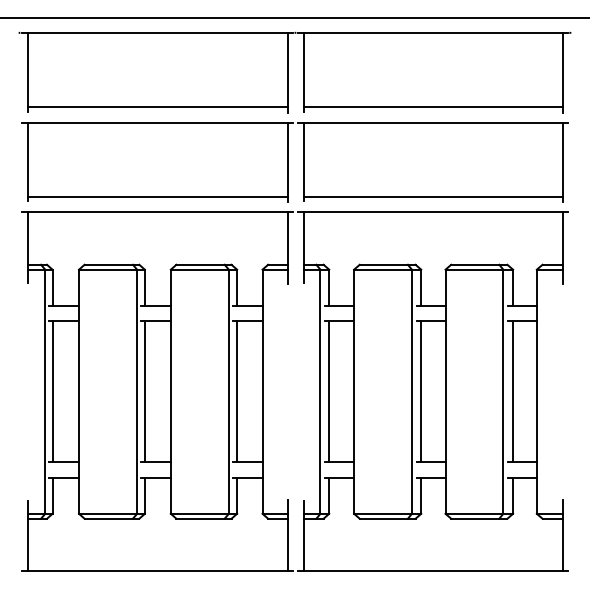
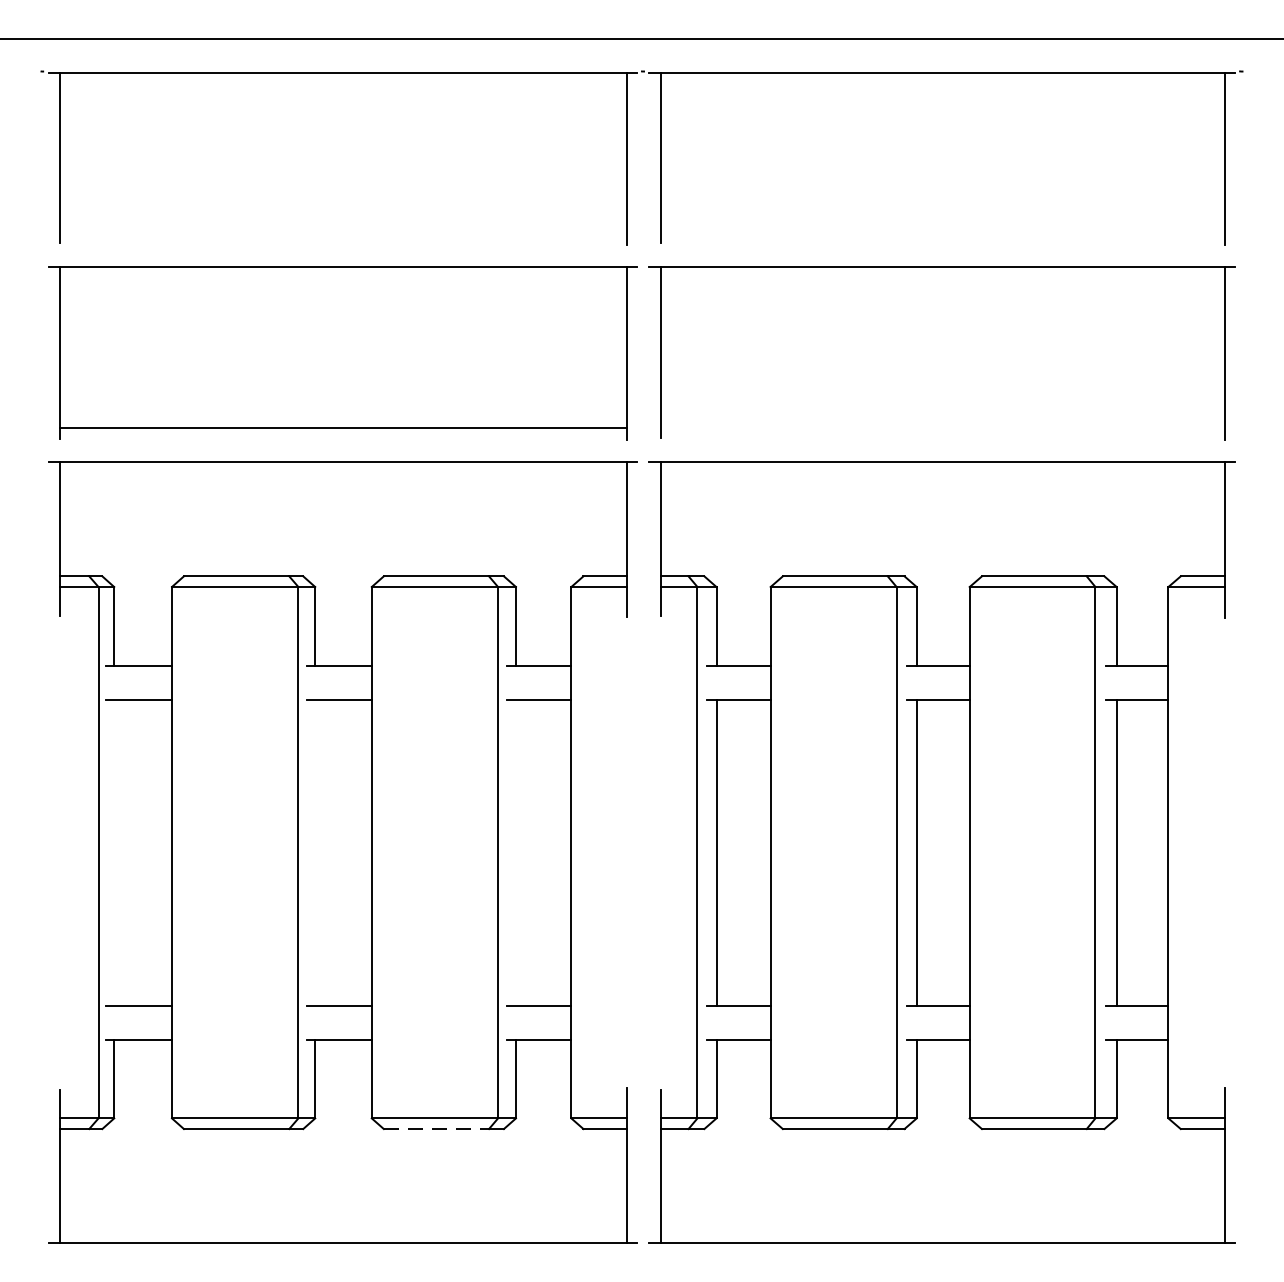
line: (157, 106) -> (342, 231), removed
line: (433, 106) -> (943, 231), removed
line: (433, 196) -> (943, 427), removed
line: (52, 391) -> (114, 852), removed
line: (144, 391) -> (314, 852), removed
line: (237, 391) -> (516, 852), removed
line: (201, 518) -> (438, 1128), solid -> dashed

